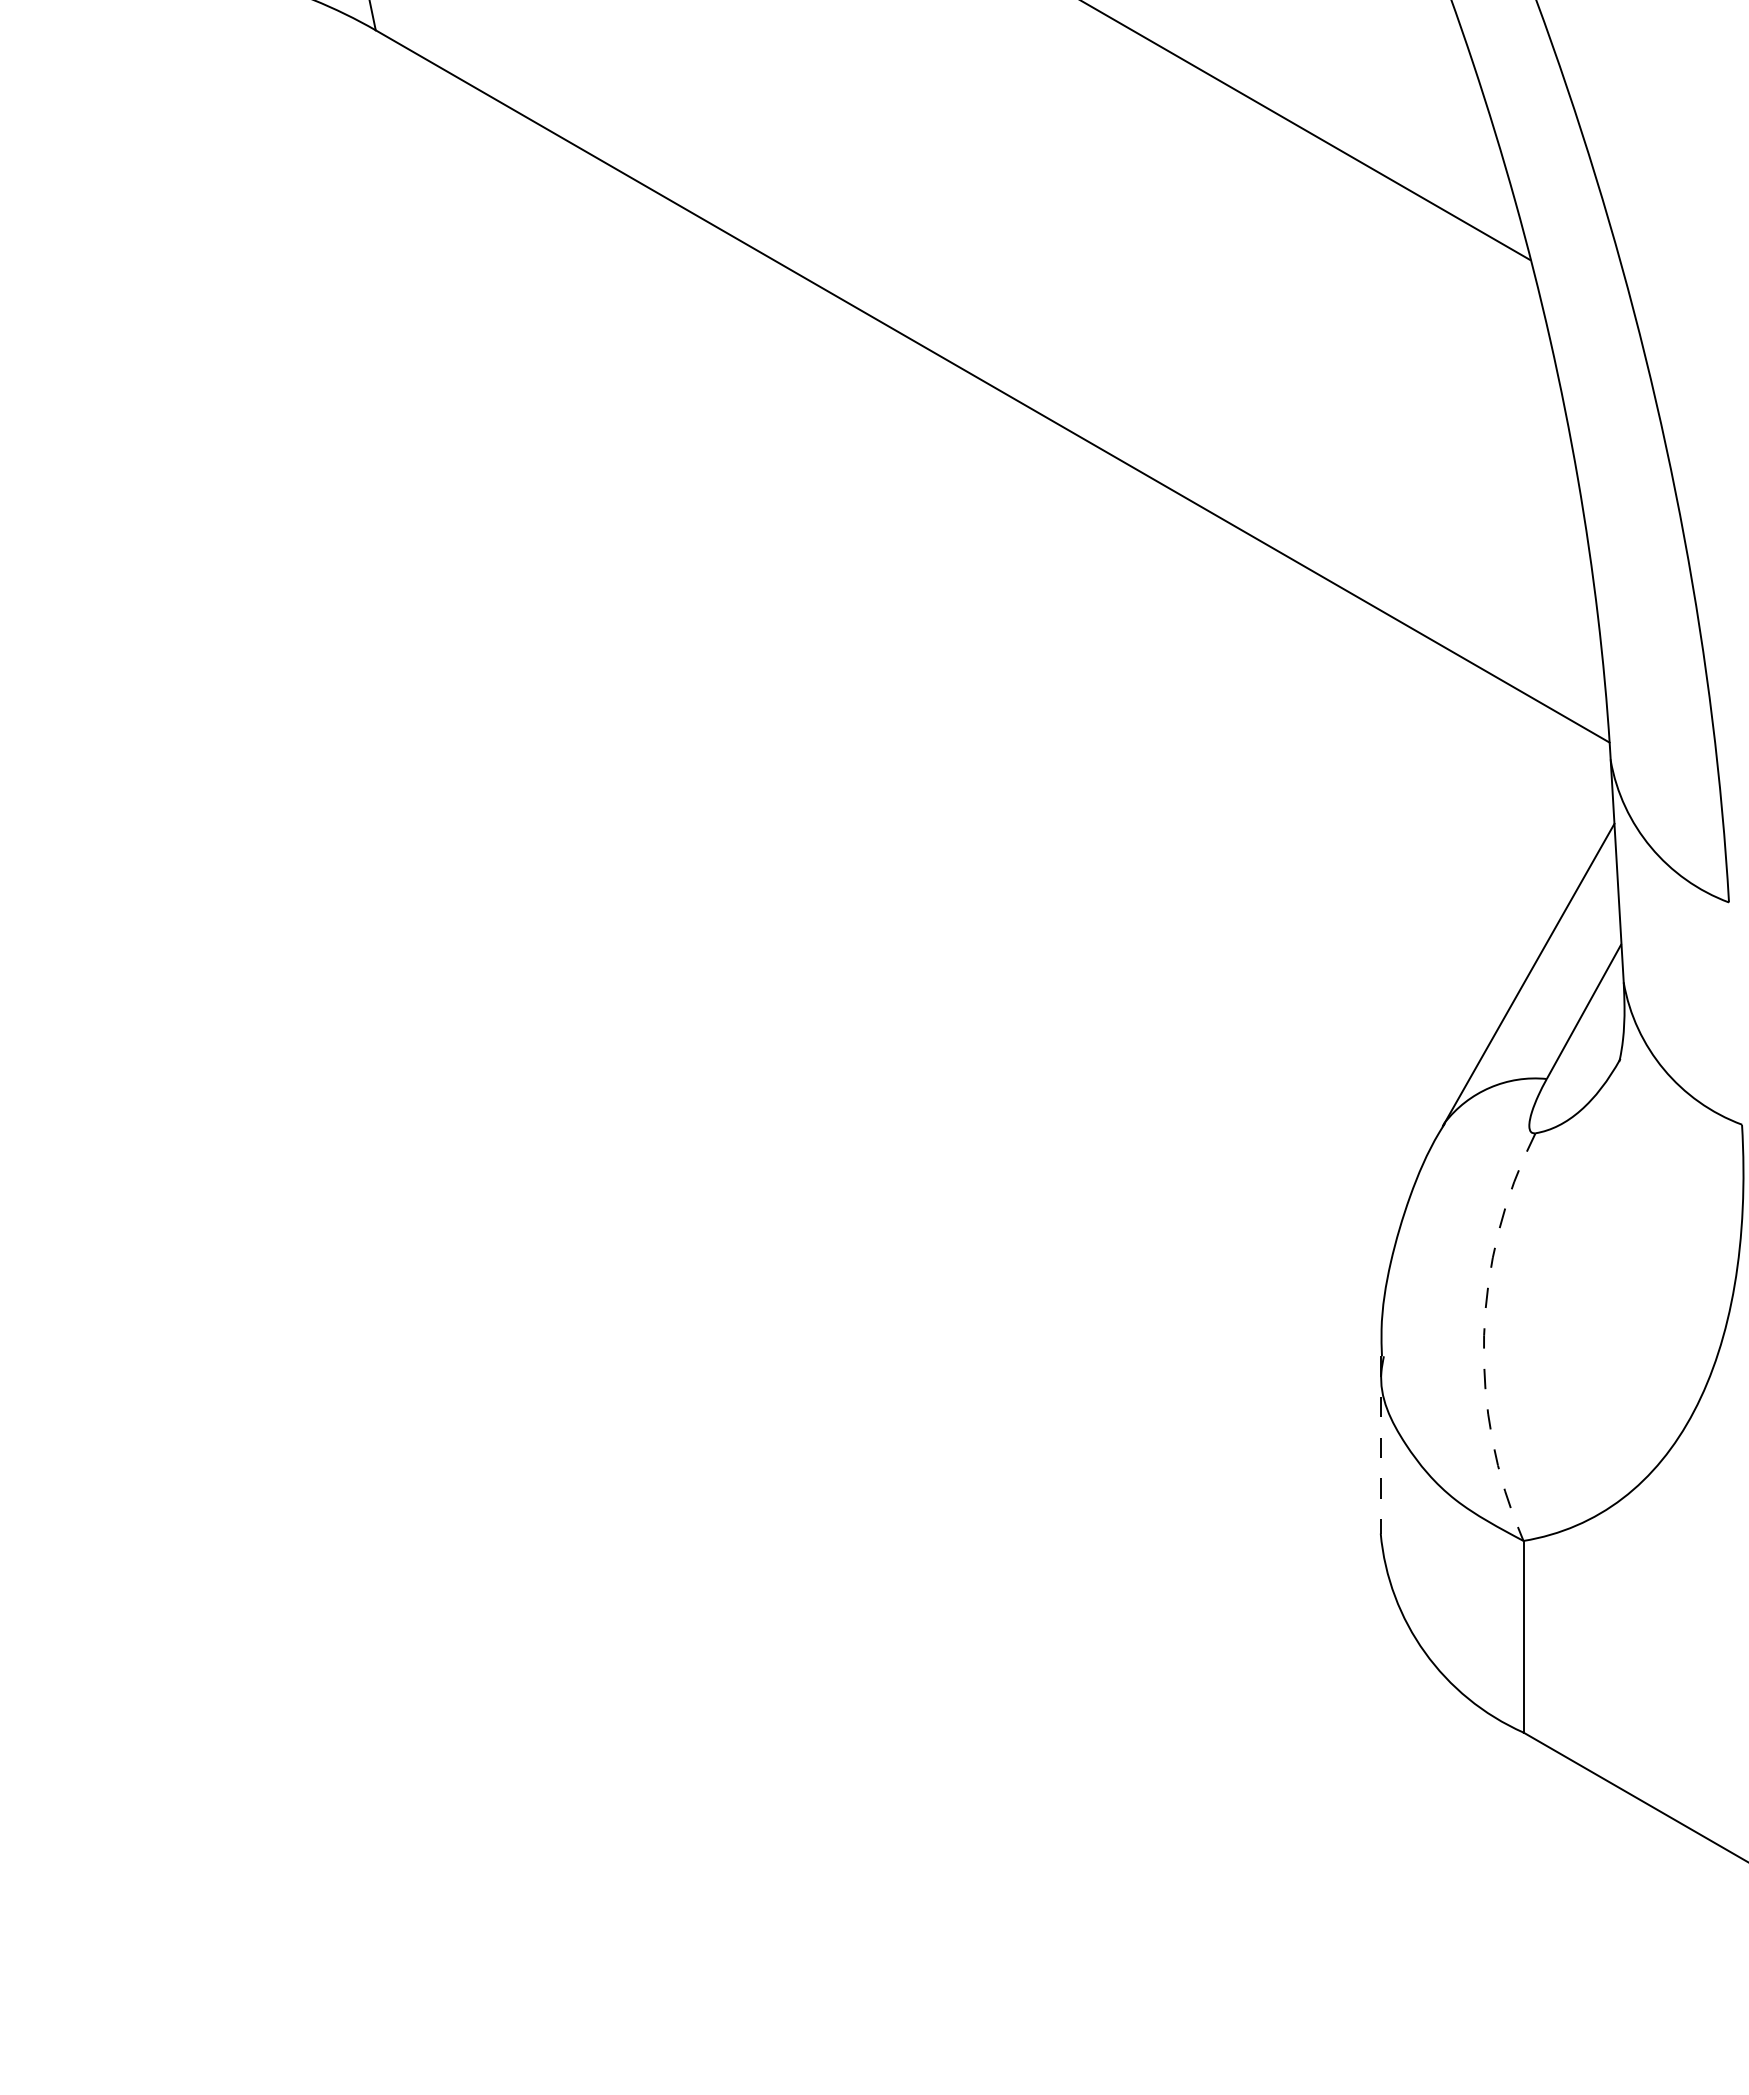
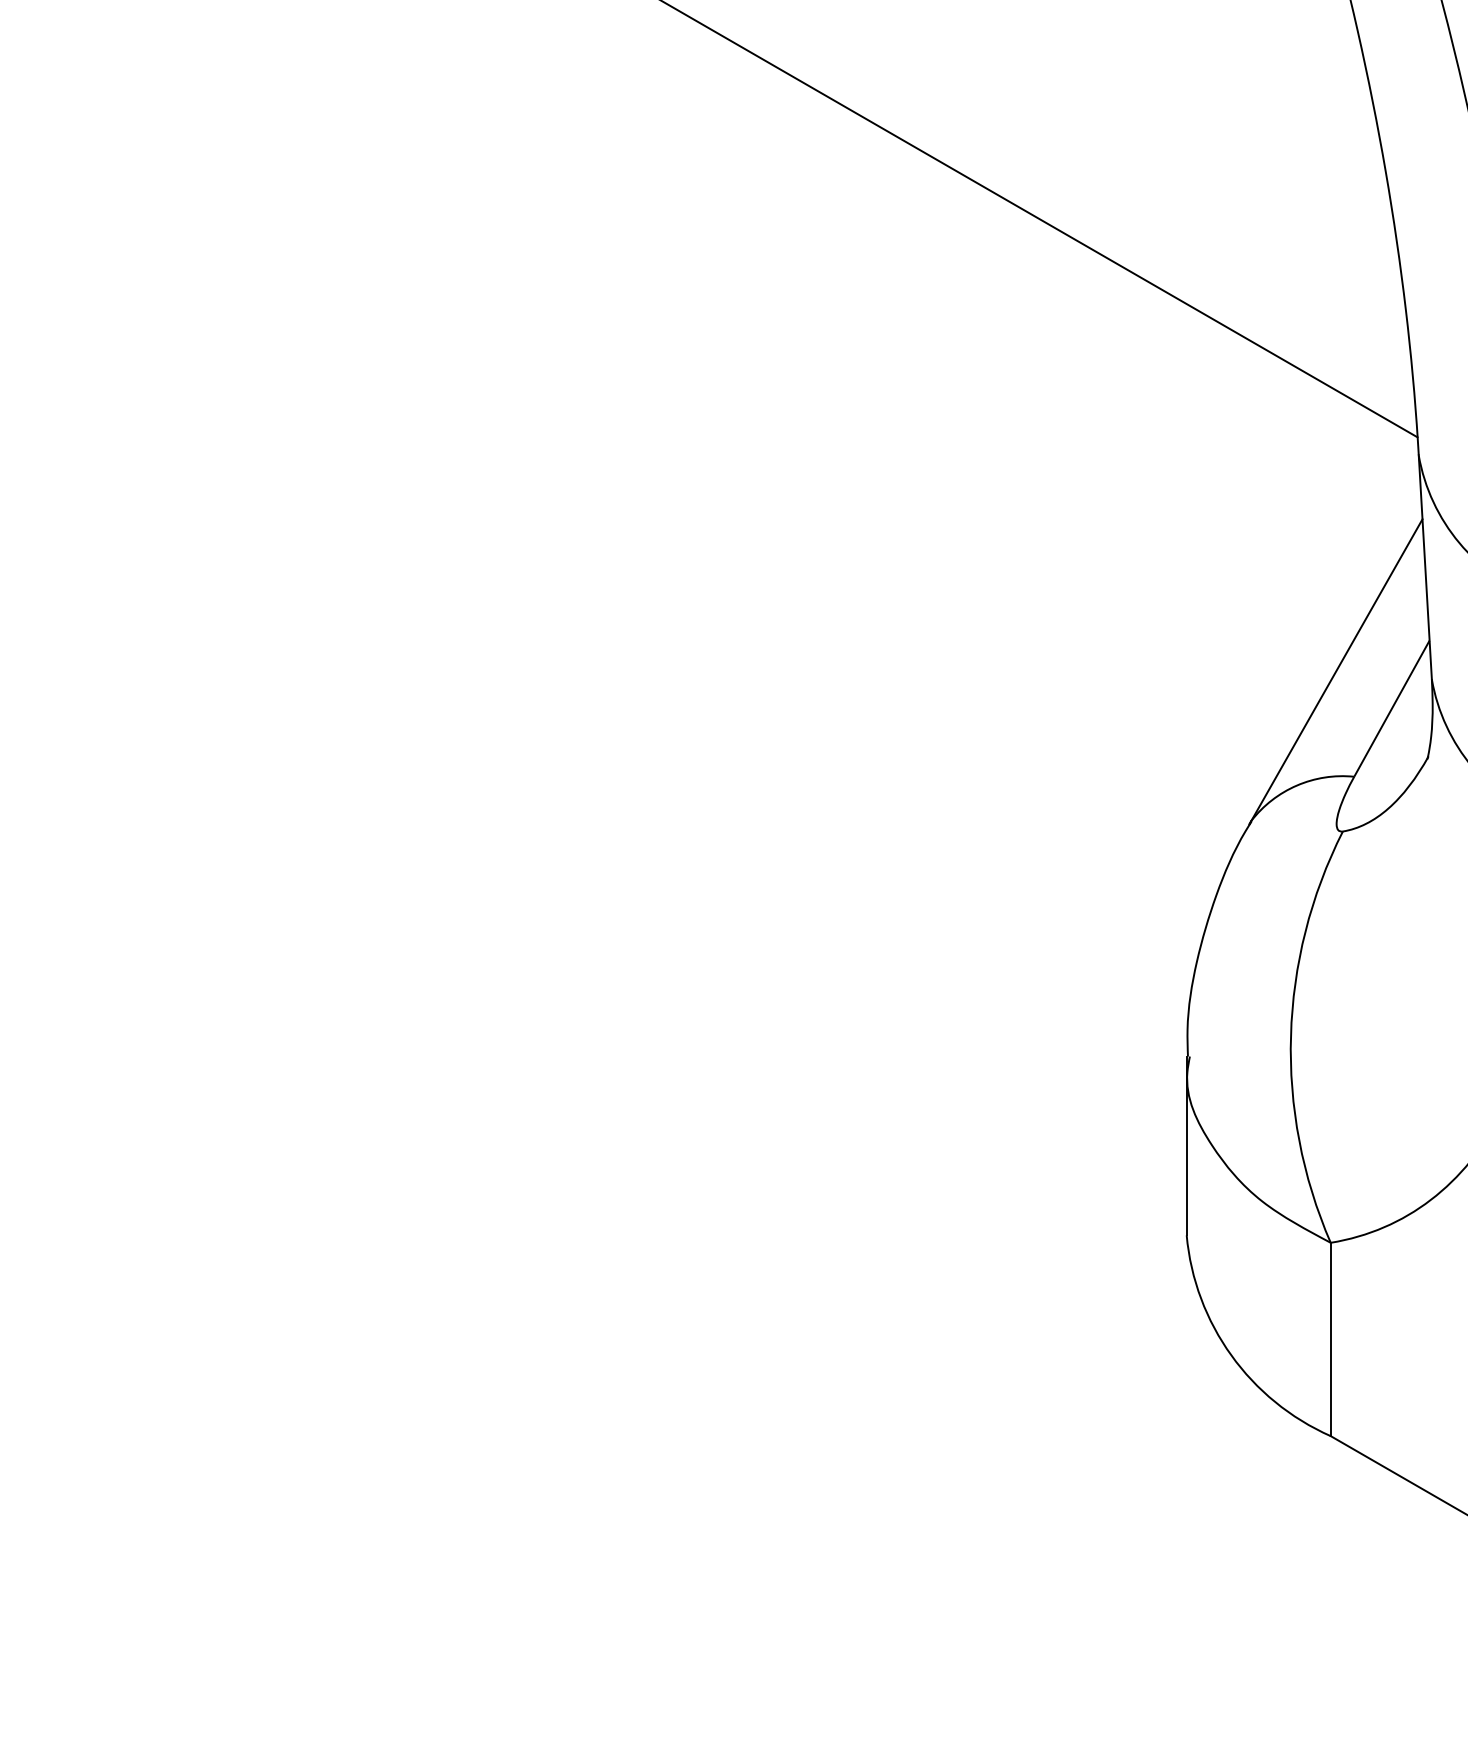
arc: (1484, 1335) -> (1291, 1035), dashed -> solid
line: (1380, 1444) -> (1186, 1145), dashed -> solid

